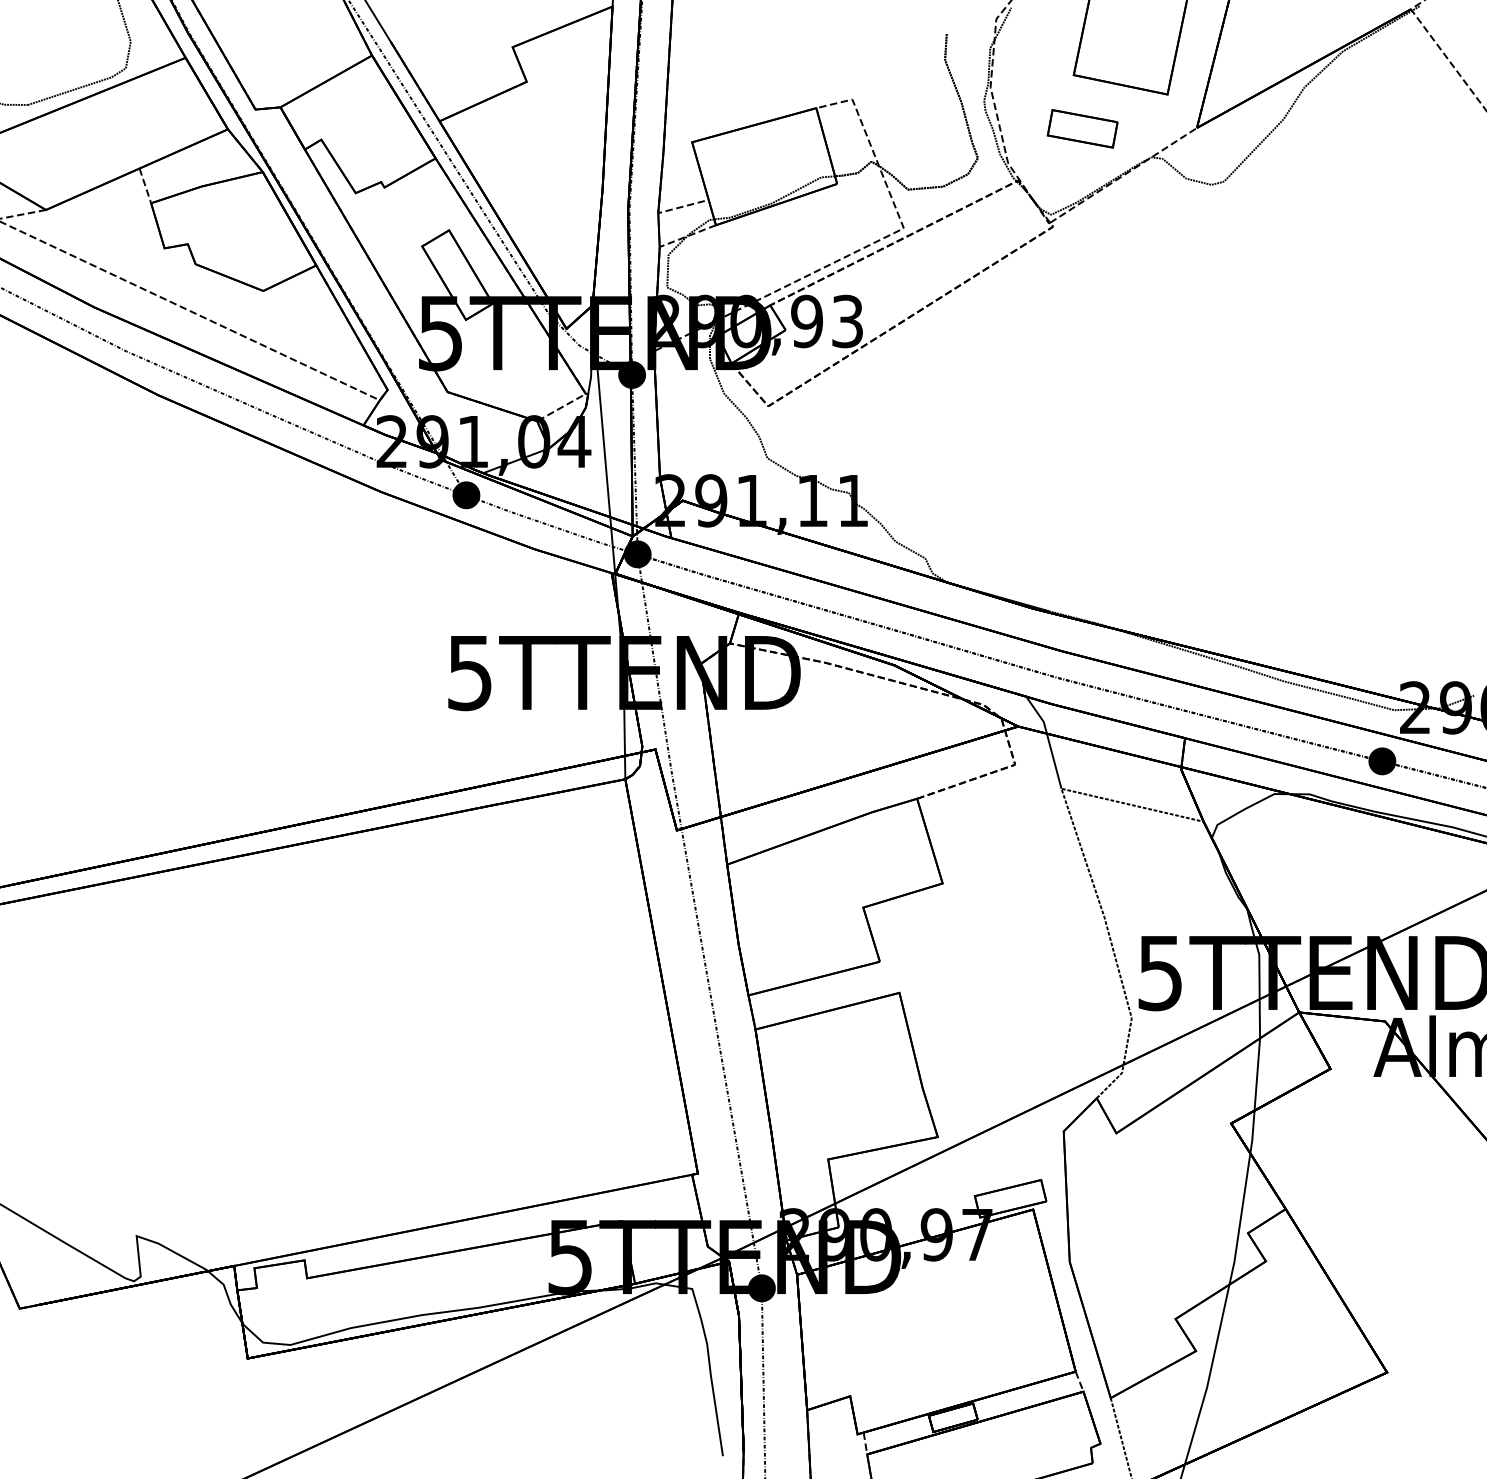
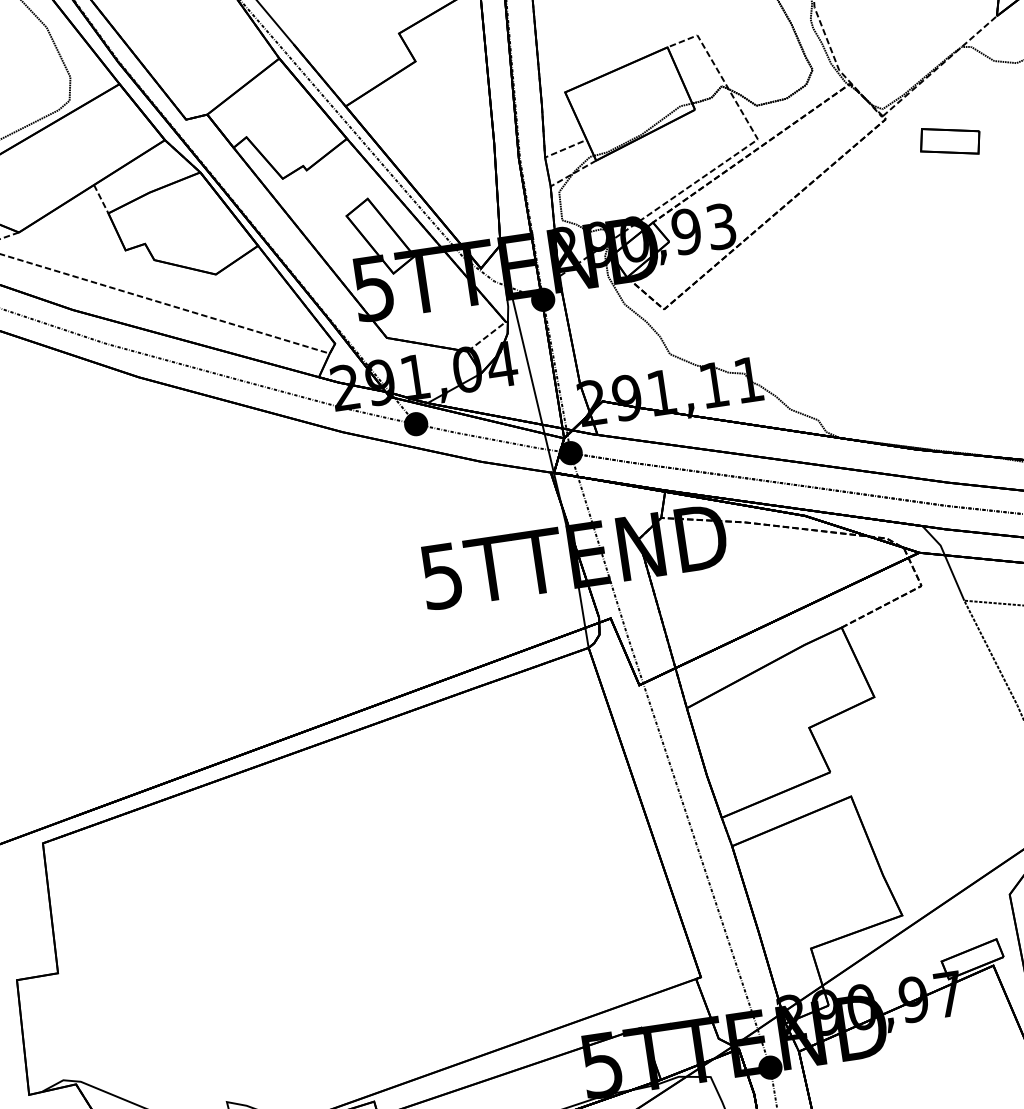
part: (1082, 128) -> (950, 141), moved

